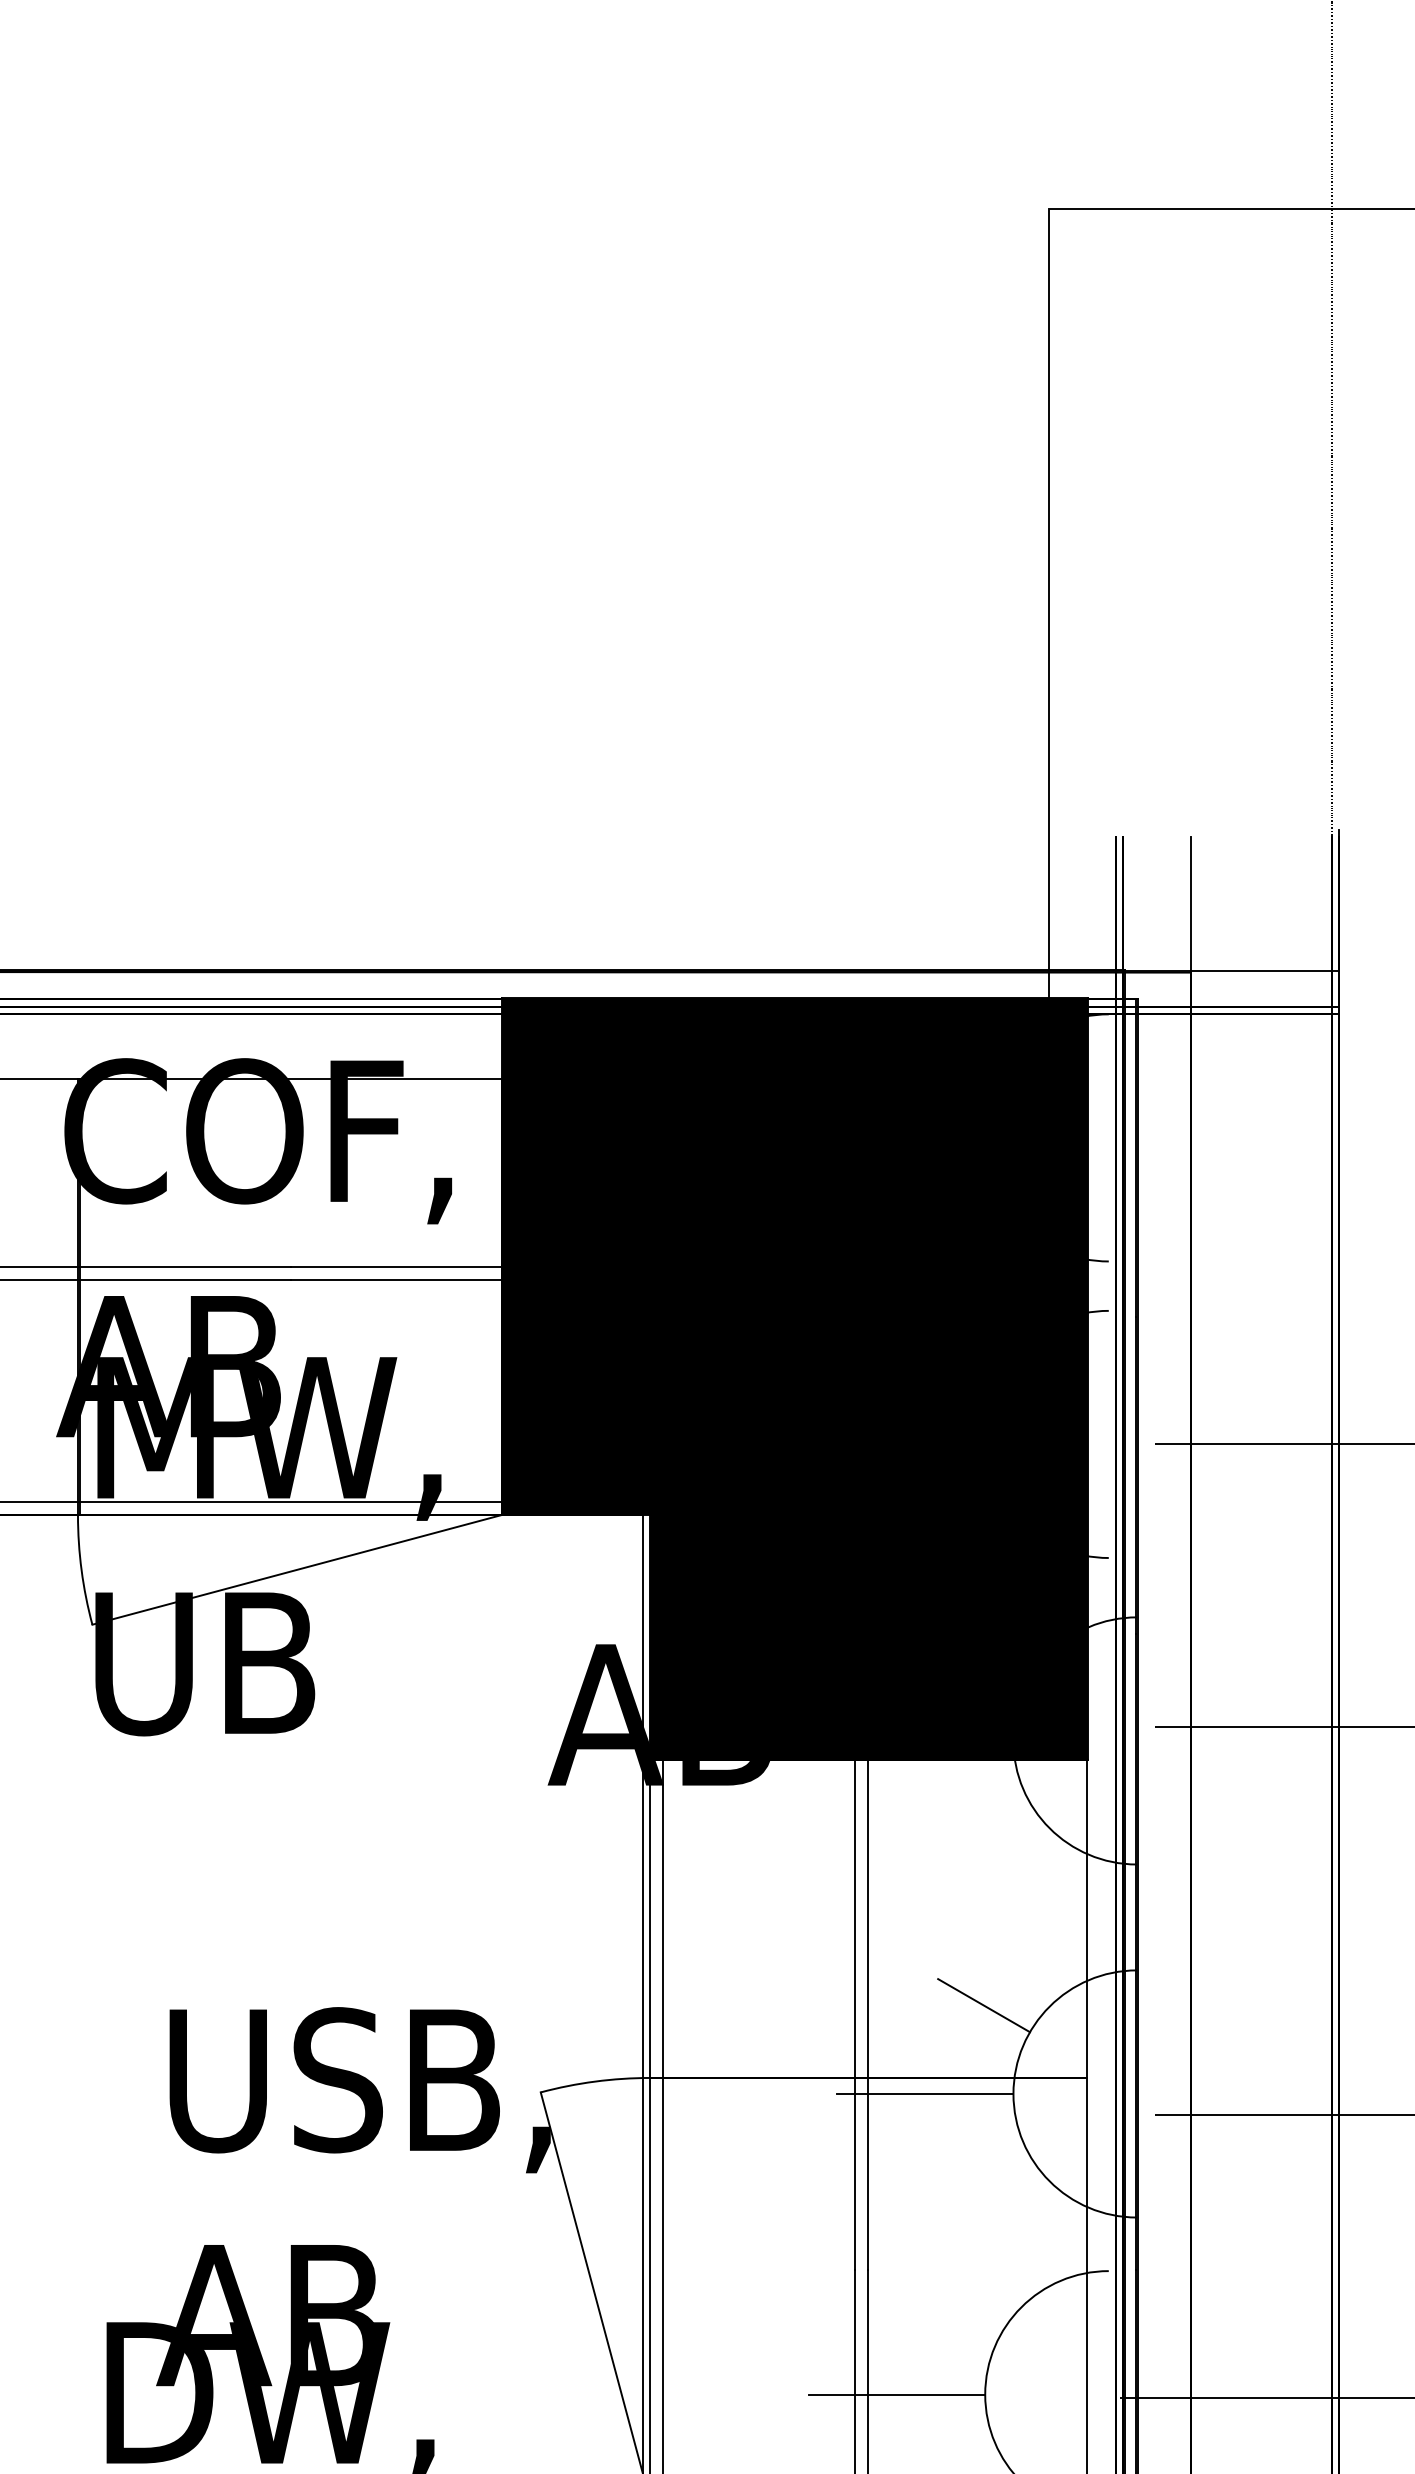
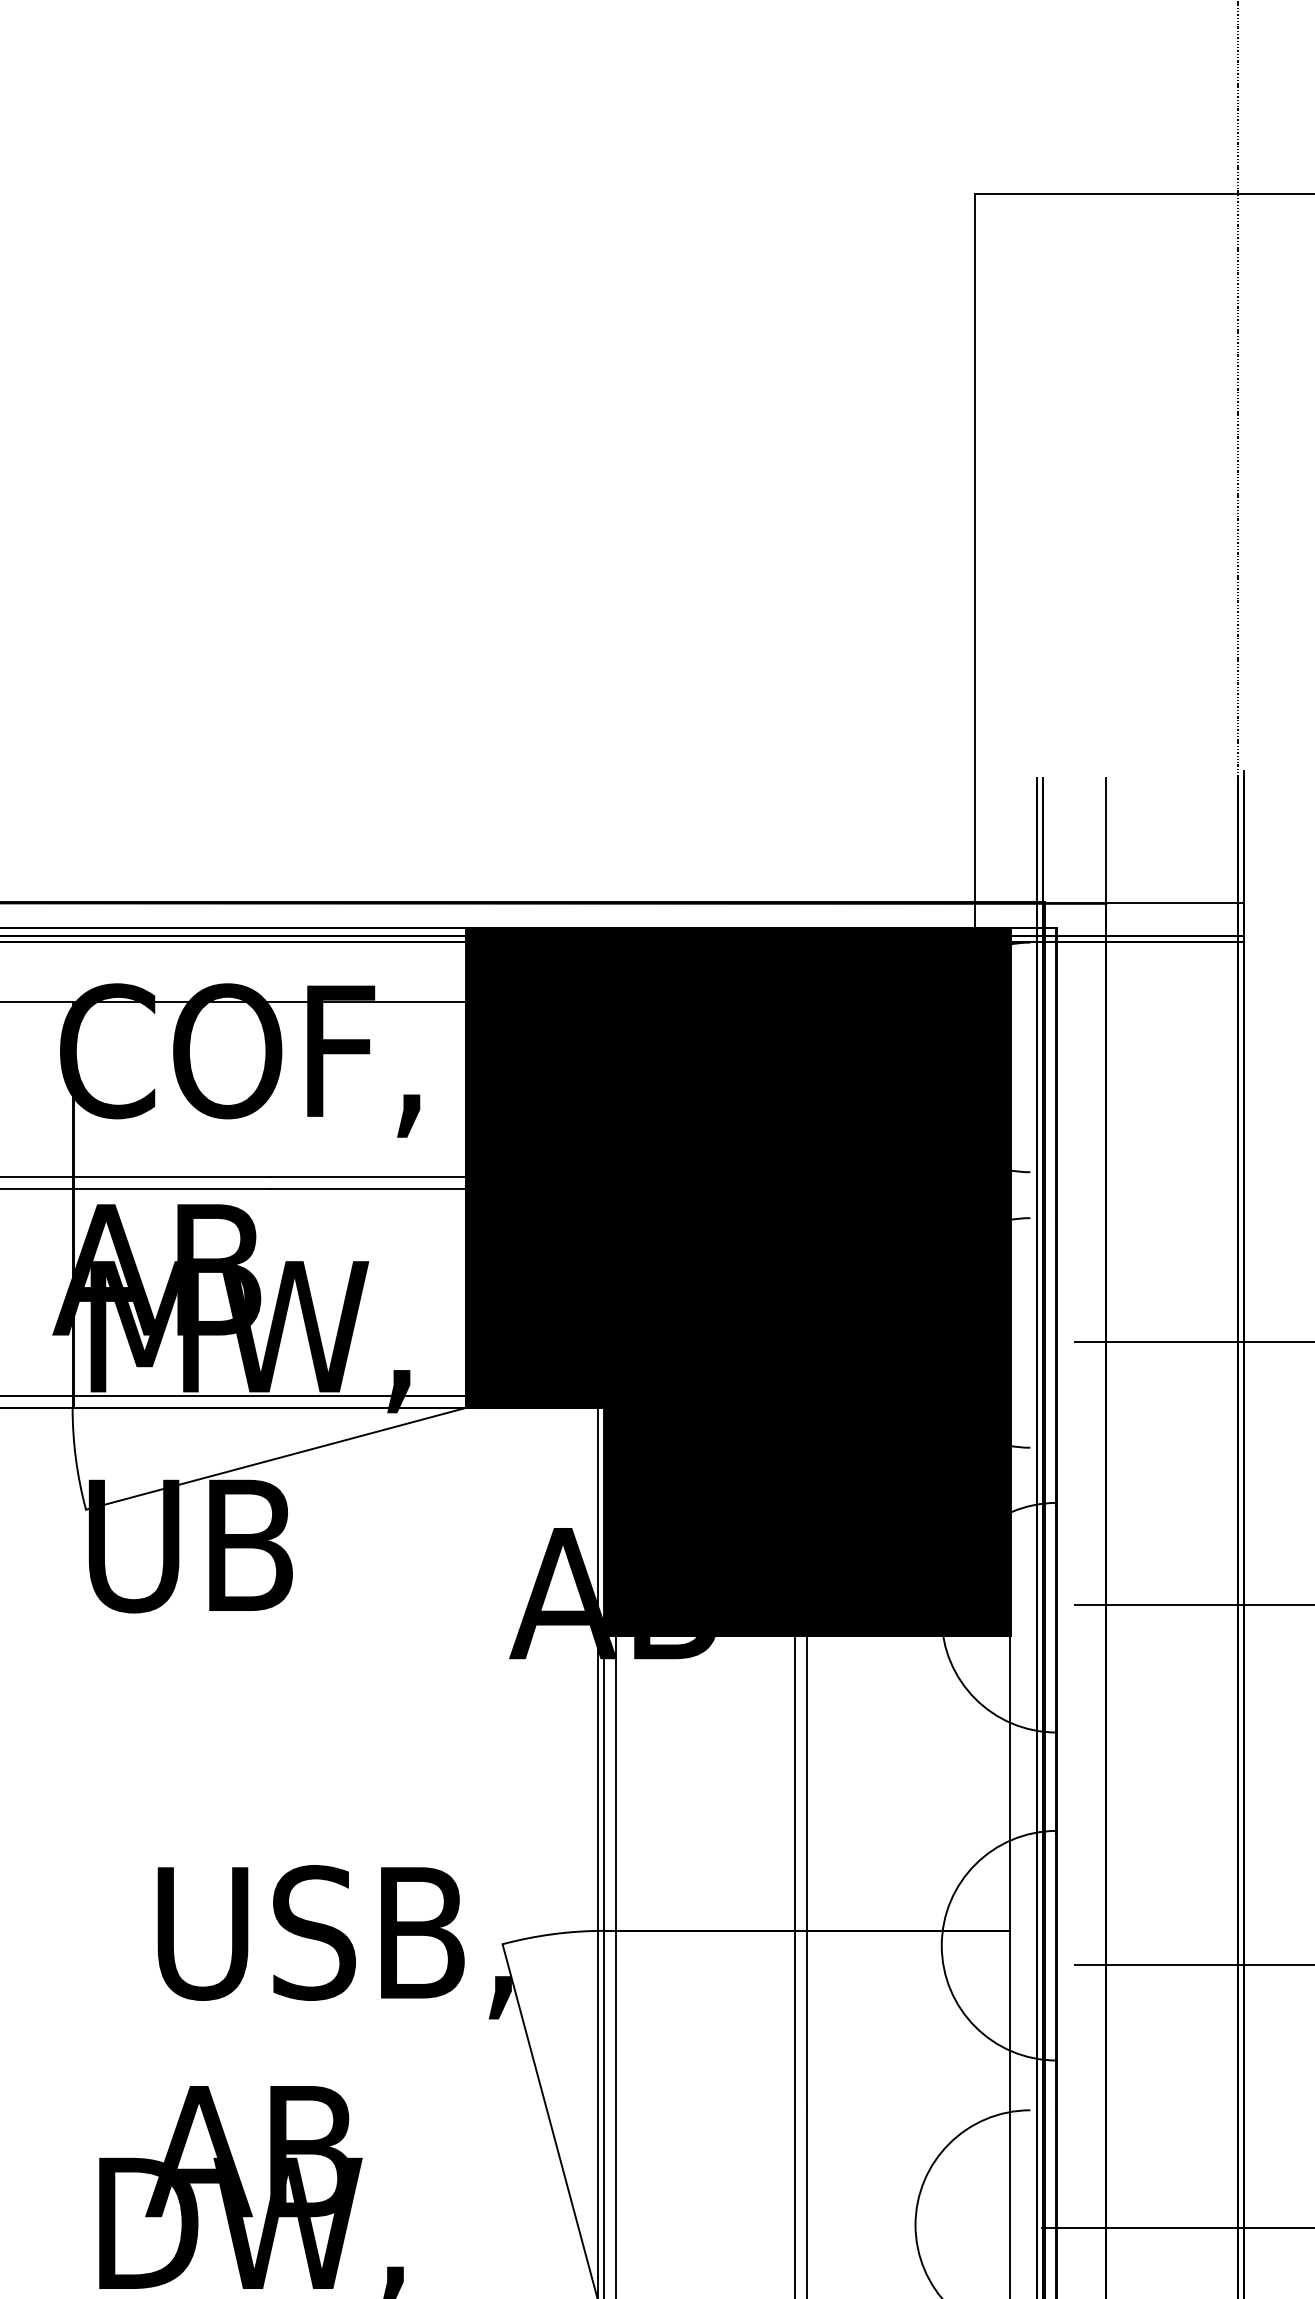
line: (983, 2005) -> (913, 1863), removed
line: (924, 2093) -> (859, 1945), removed
line: (896, 2394) -> (833, 2224), removed

